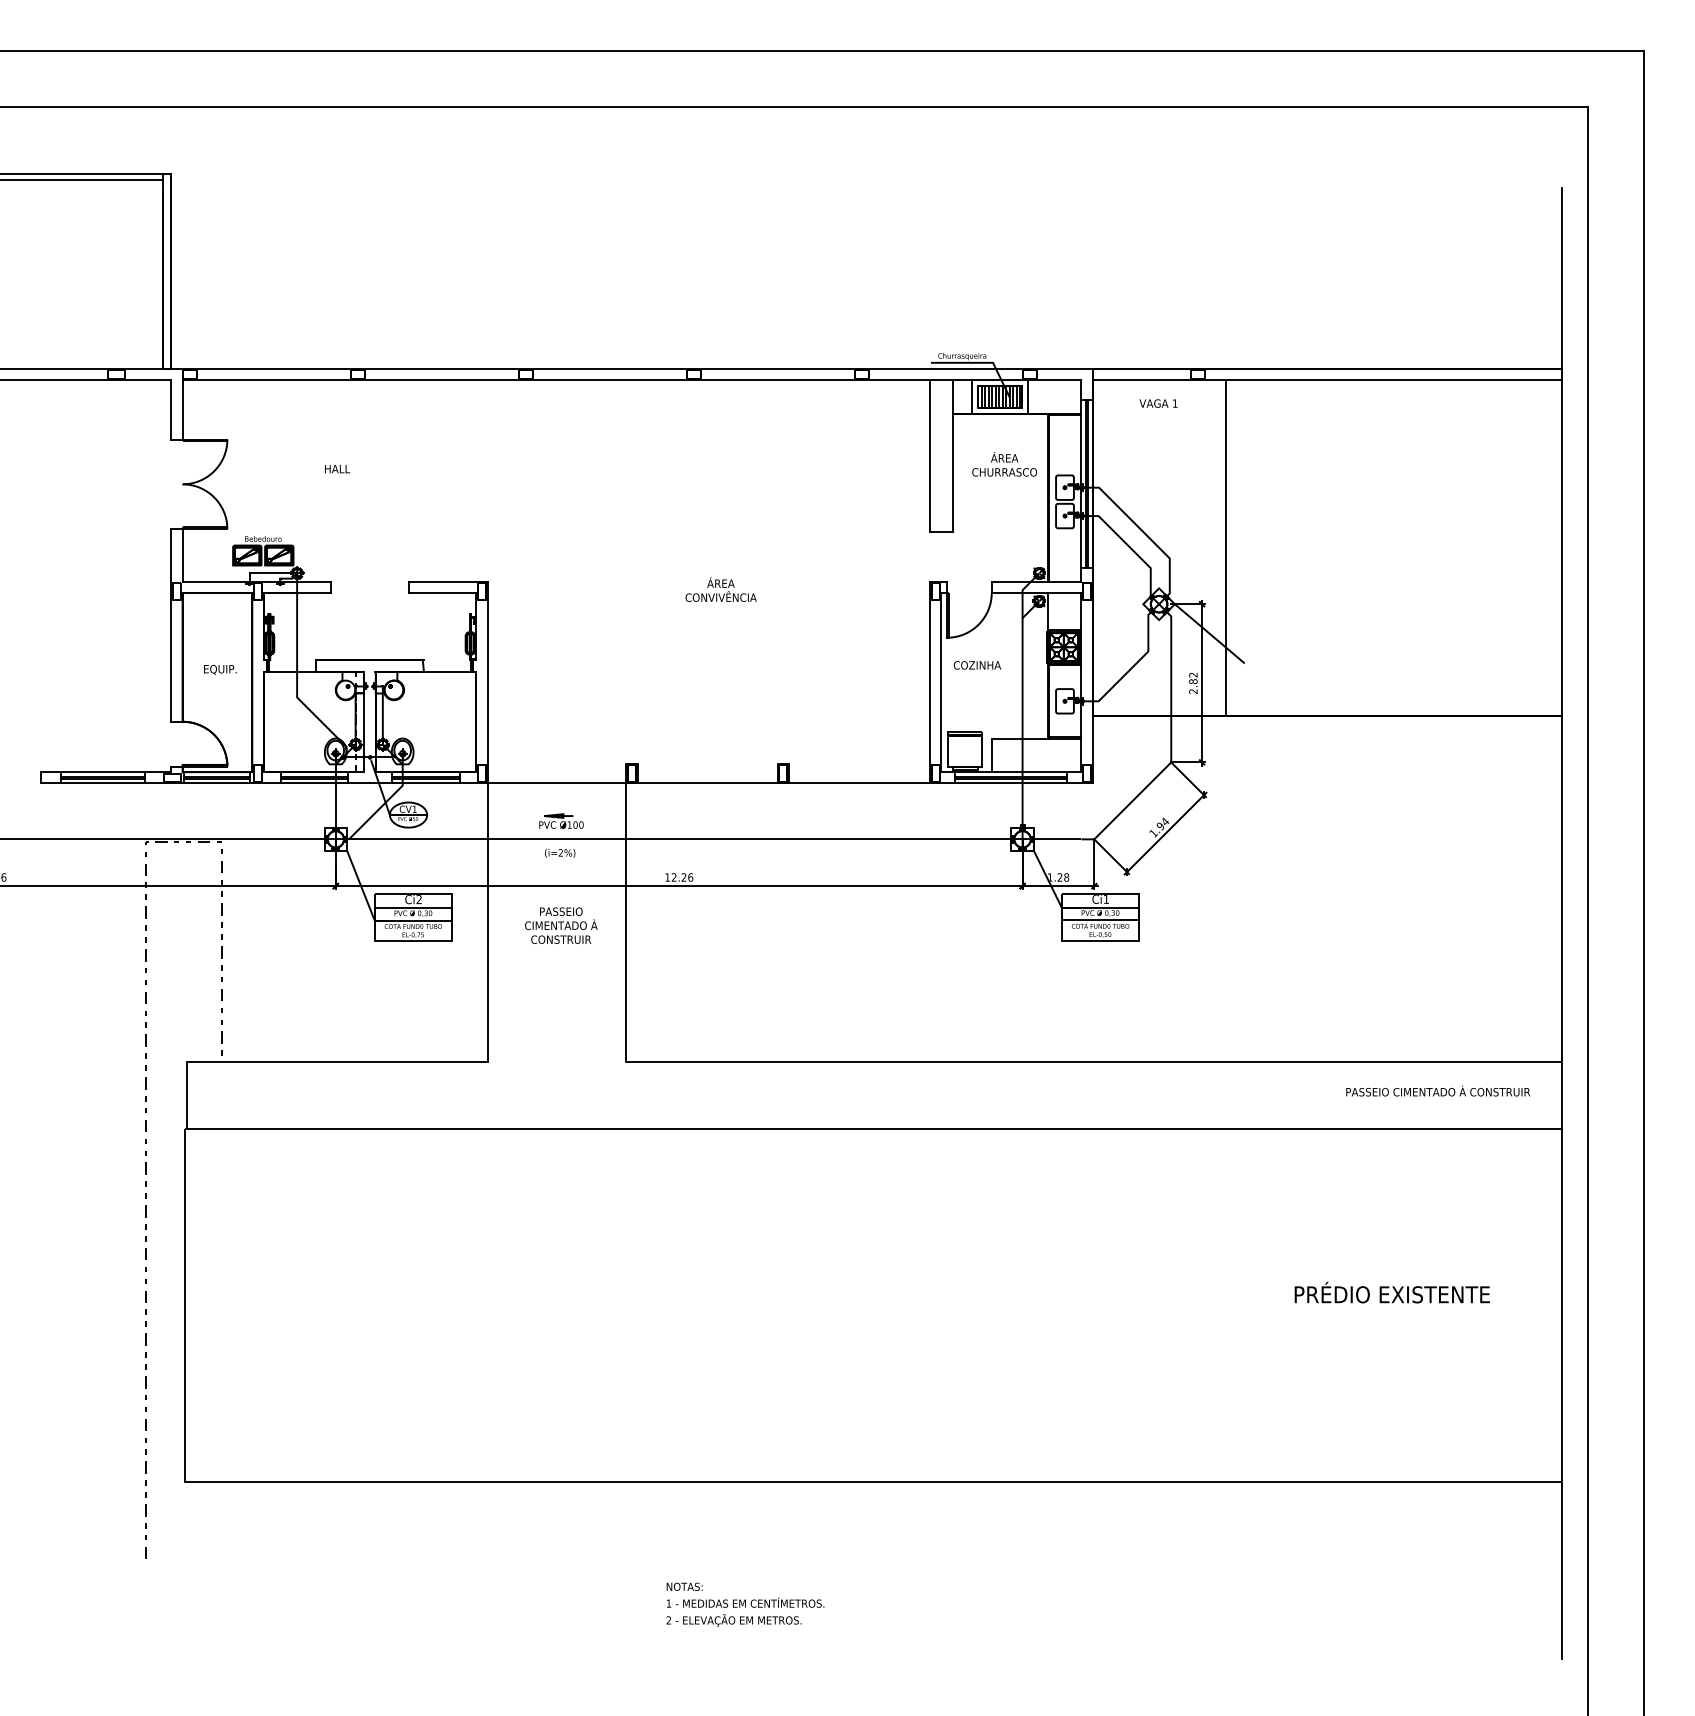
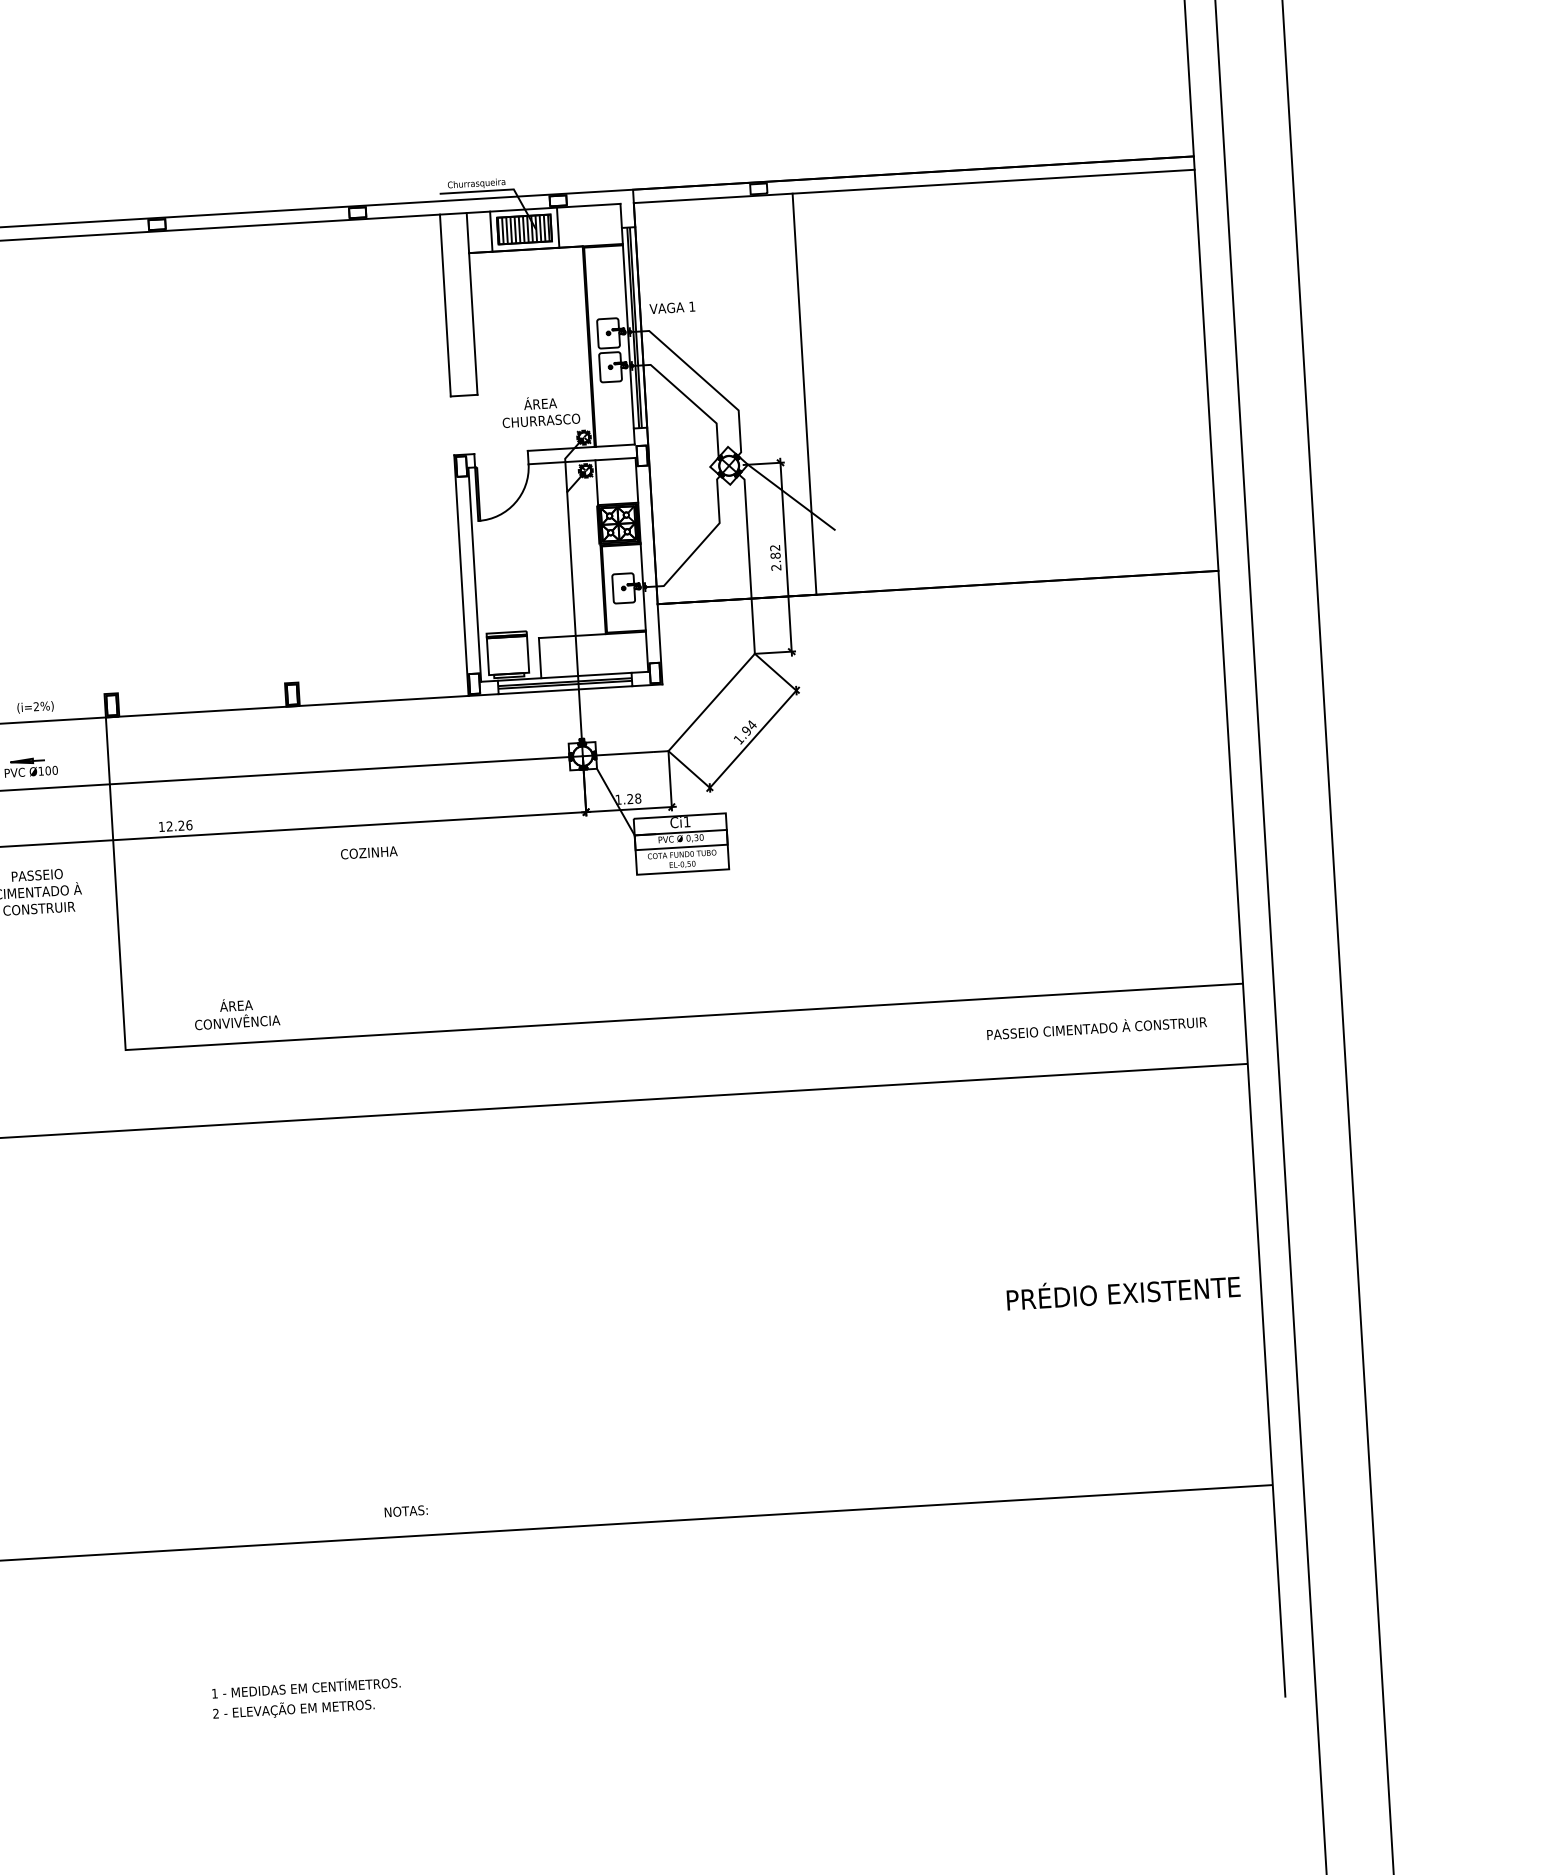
text: (1158, 403) -> (672, 307), moved
text: (1004, 464) -> (540, 411), moved
text: (720, 589) -> (236, 1012), moved
text: (976, 665) -> (368, 853), moved
text: (560, 853) -> (35, 707), moved
text: (1391, 1292) -> (1122, 1290), moved
text: (684, 1586) -> (405, 1510), moved

